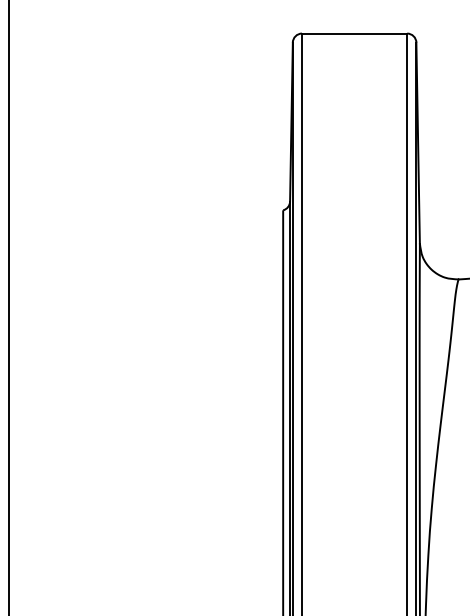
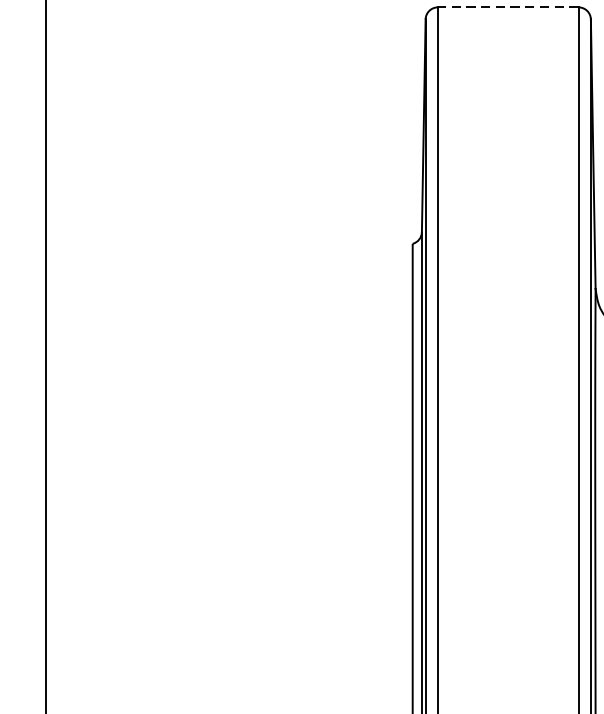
line: (354, 33) -> (508, 7), solid -> dashed

